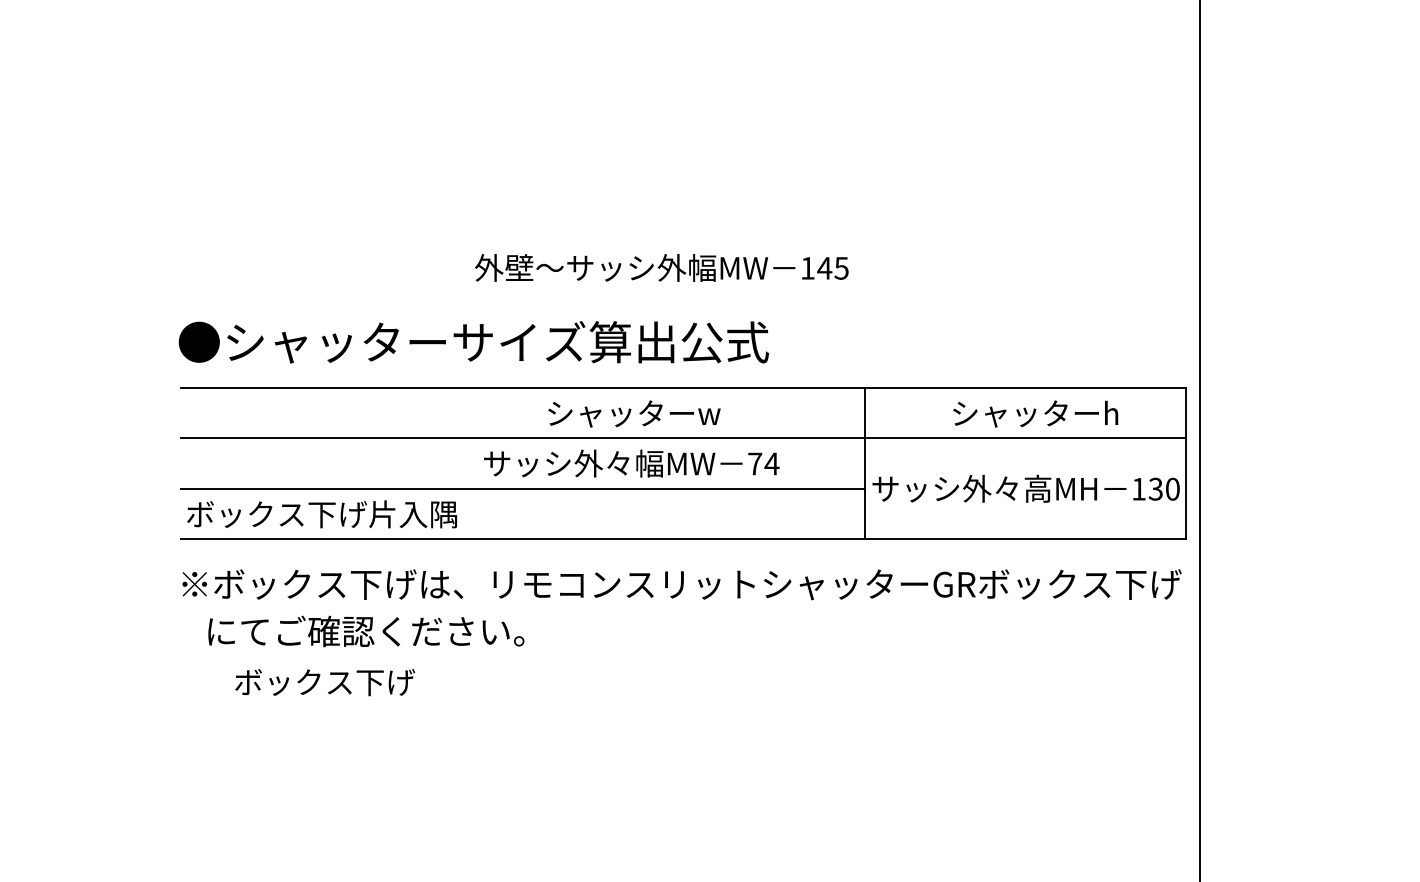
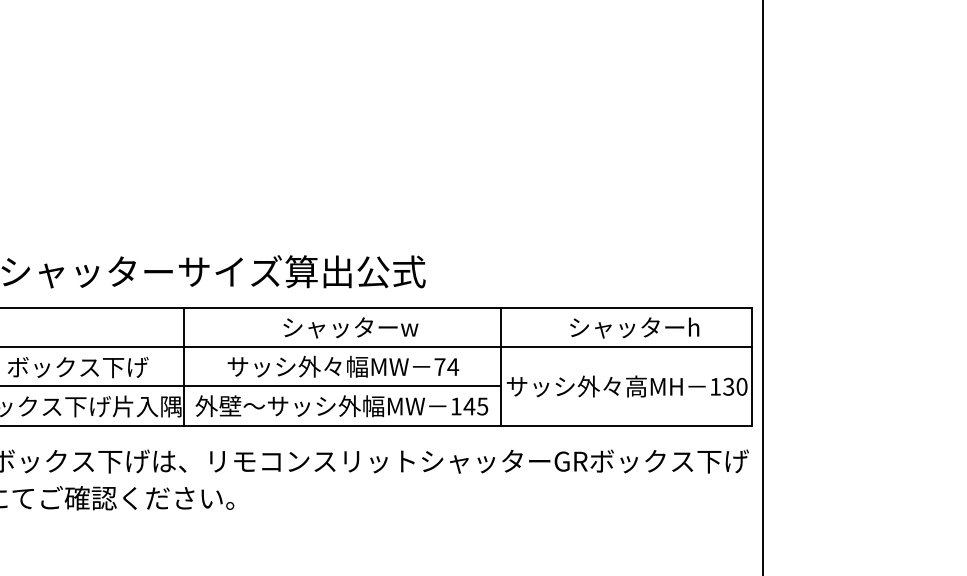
text: (661, 267) -> (341, 405), moved
text: (634, 413) -> (351, 327), moved
line: (460, 463) -> (184, 366), added
text: (631, 463) -> (343, 366), moved
text: (324, 682) -> (77, 367), moved

